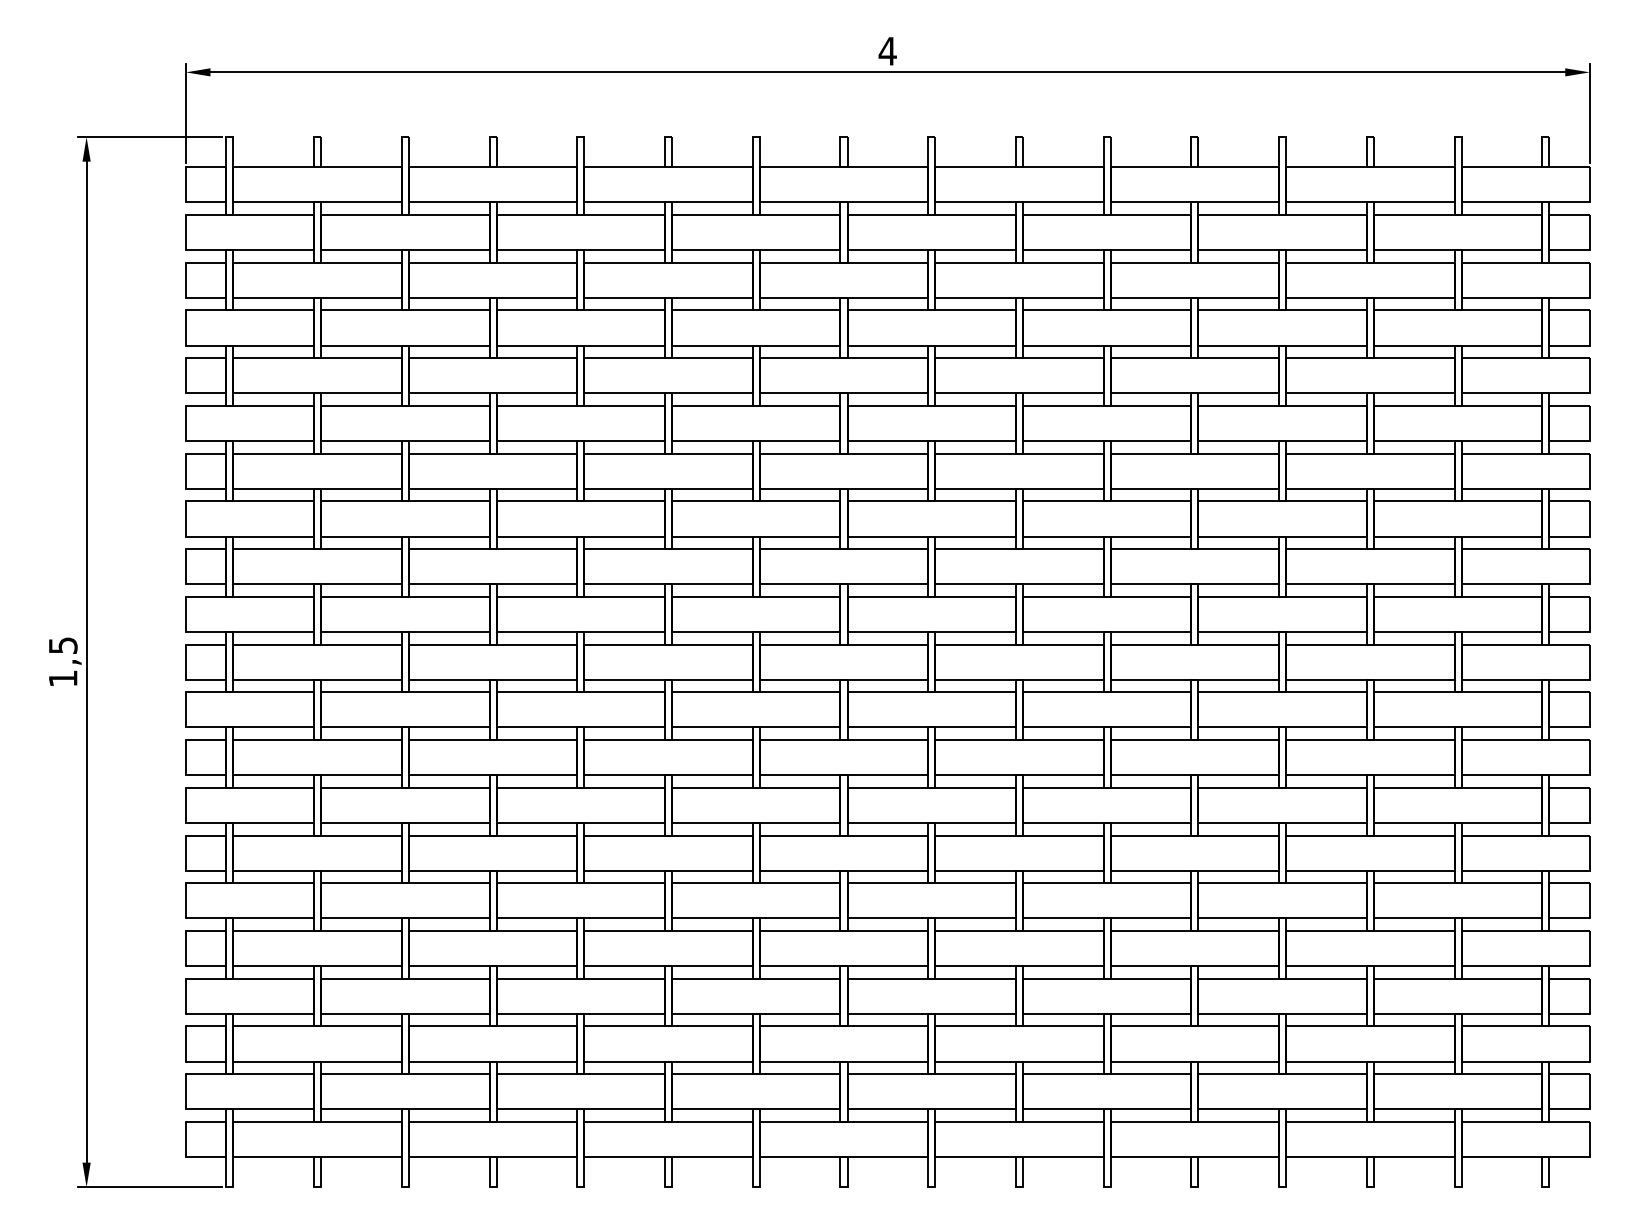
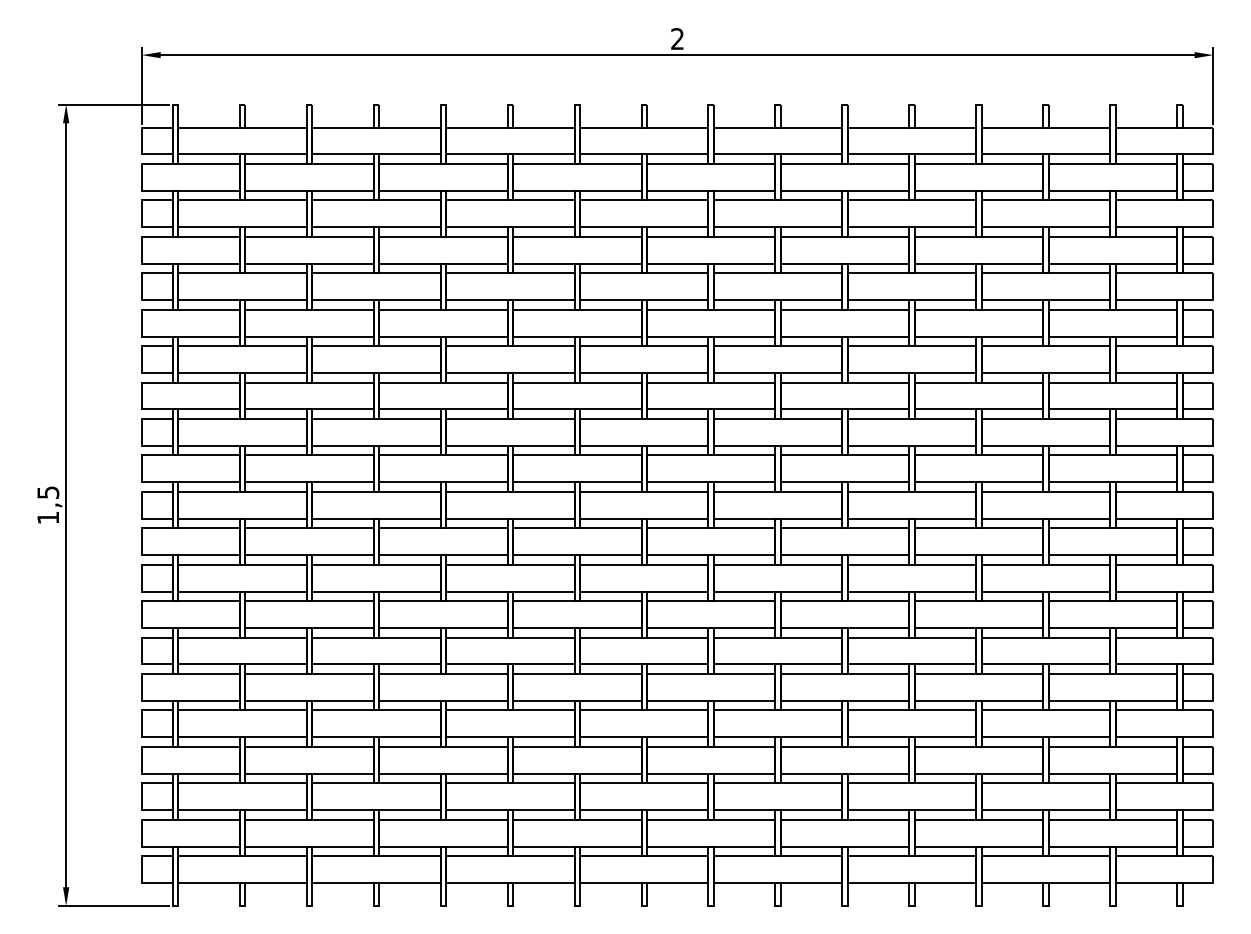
text: (887, 50) -> (677, 38), 4 -> 2

